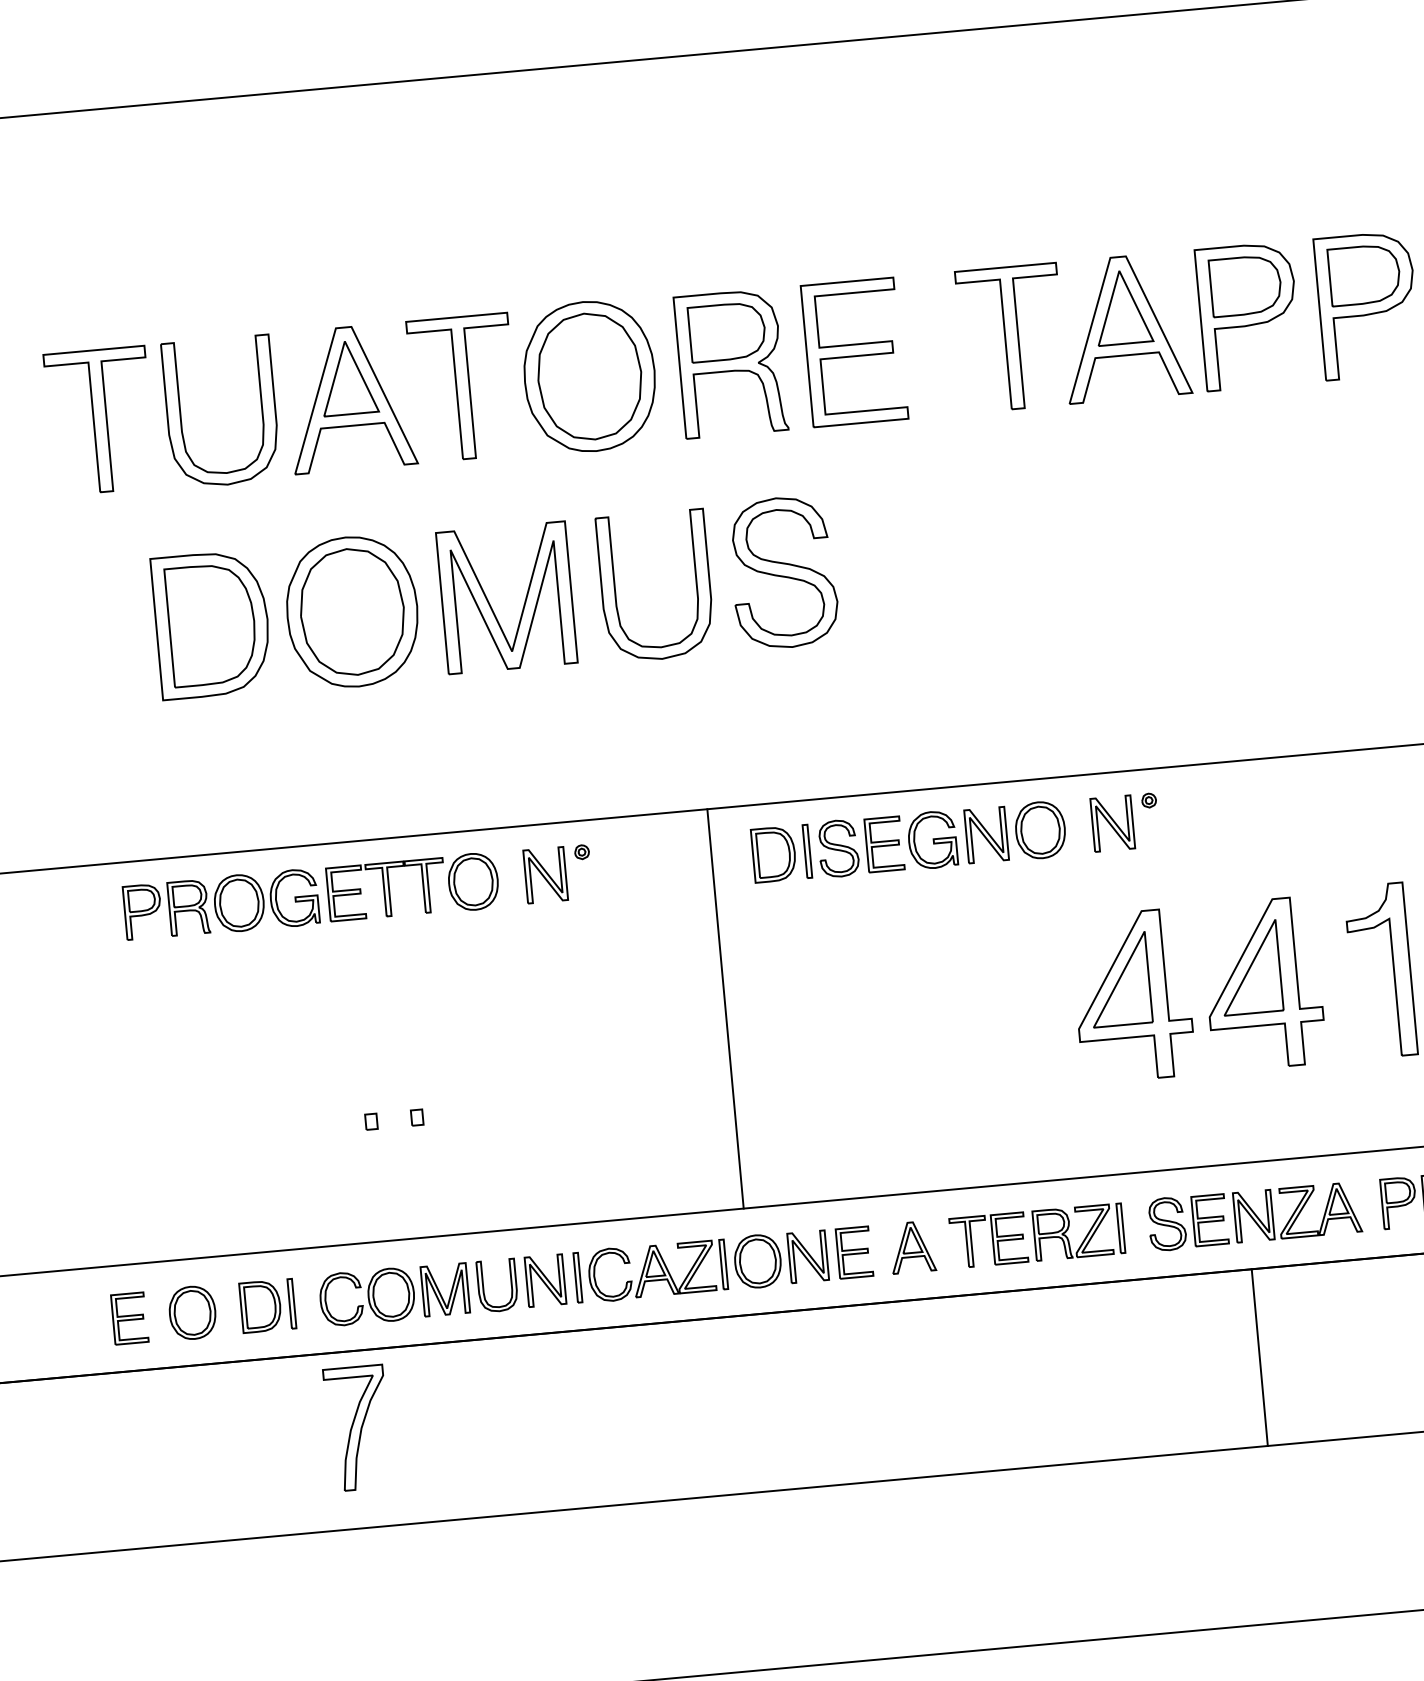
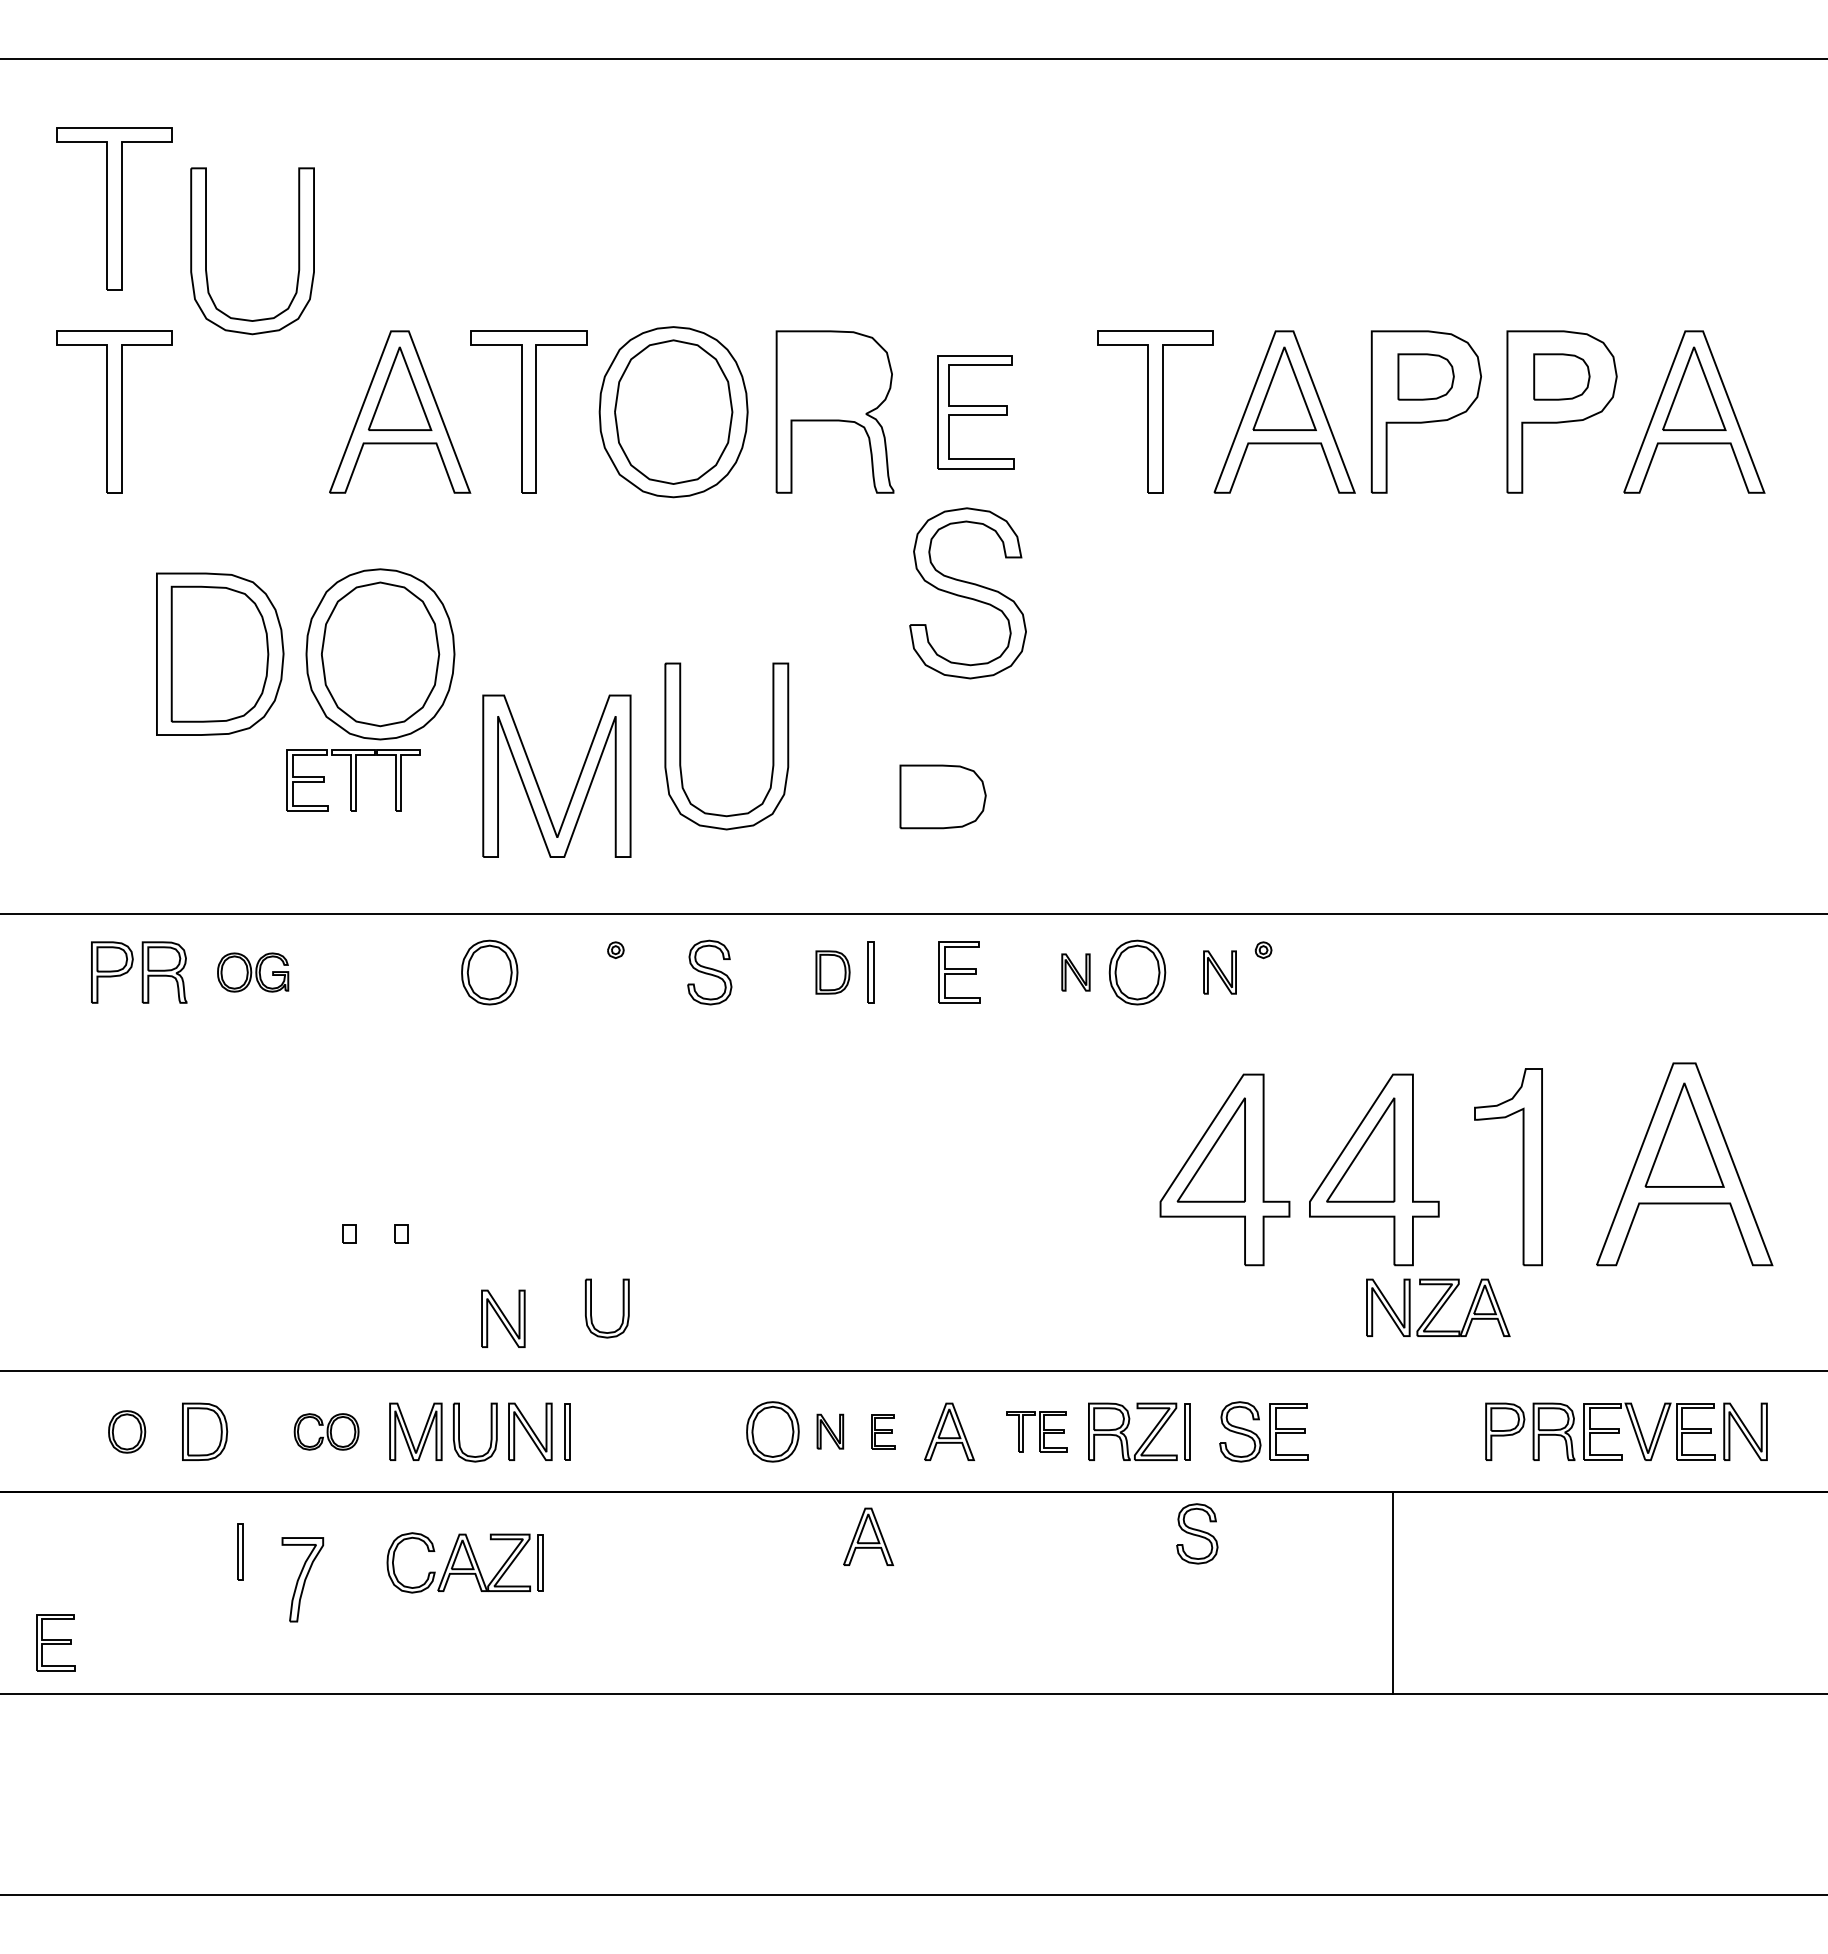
part: (84, 242) -> (114, 208), added
part: (1364, 274) -> (1561, 376), size x0.7
part: (1245, 285) -> (1425, 376), size x0.7
part: (726, 331) -> (942, 796), moved
part: (853, 351) -> (975, 411), size x0.7
part: (180, 415) -> (206, 251), moved
part: (783, 572) -> (967, 593), moved
part: (616, 589) -> (681, 746), moved
part: (490, 603) -> (537, 781), moved
part: (1112, 823) -> (1219, 972), size x0.7
part: (986, 835) -> (1075, 972), size x0.6
part: (931, 840) -> (1013, 972), removed
part: (838, 848) -> (709, 972), moved
part: (773, 854) -> (832, 972), size x0.7
part: (545, 875) -> (572, 972), removed
part: (386, 889) -> (353, 780), moved
part: (265, 900) -> (252, 972), size x0.6
line: (725, 1008) -> (762, 1142), removed
part: (616, 1165) -> (622, 1308), added
part: (513, 1183) -> (503, 1318), added
part: (1297, 1211) -> (1438, 1307), moved
part: (988, 1240) -> (1036, 1431), size x0.7
part: (853, 1252) -> (882, 1431), size x0.6
part: (808, 1256) -> (830, 1431), size x0.6
part: (656, 1270) -> (464, 1562), moved
part: (367, 1296) -> (326, 1431), size x0.6
part: (291, 1303) -> (240, 1551), moved
part: (191, 1312) -> (126, 1431), size x0.7
part: (1137, 1316) -> (1197, 1533), added
part: (129, 1318) -> (55, 1642), moved
part: (849, 1345) -> (868, 1536), added
line: (1259, 1357) -> (1392, 1592), moved
part: (357, 1428) -> (302, 1579), size x0.6

